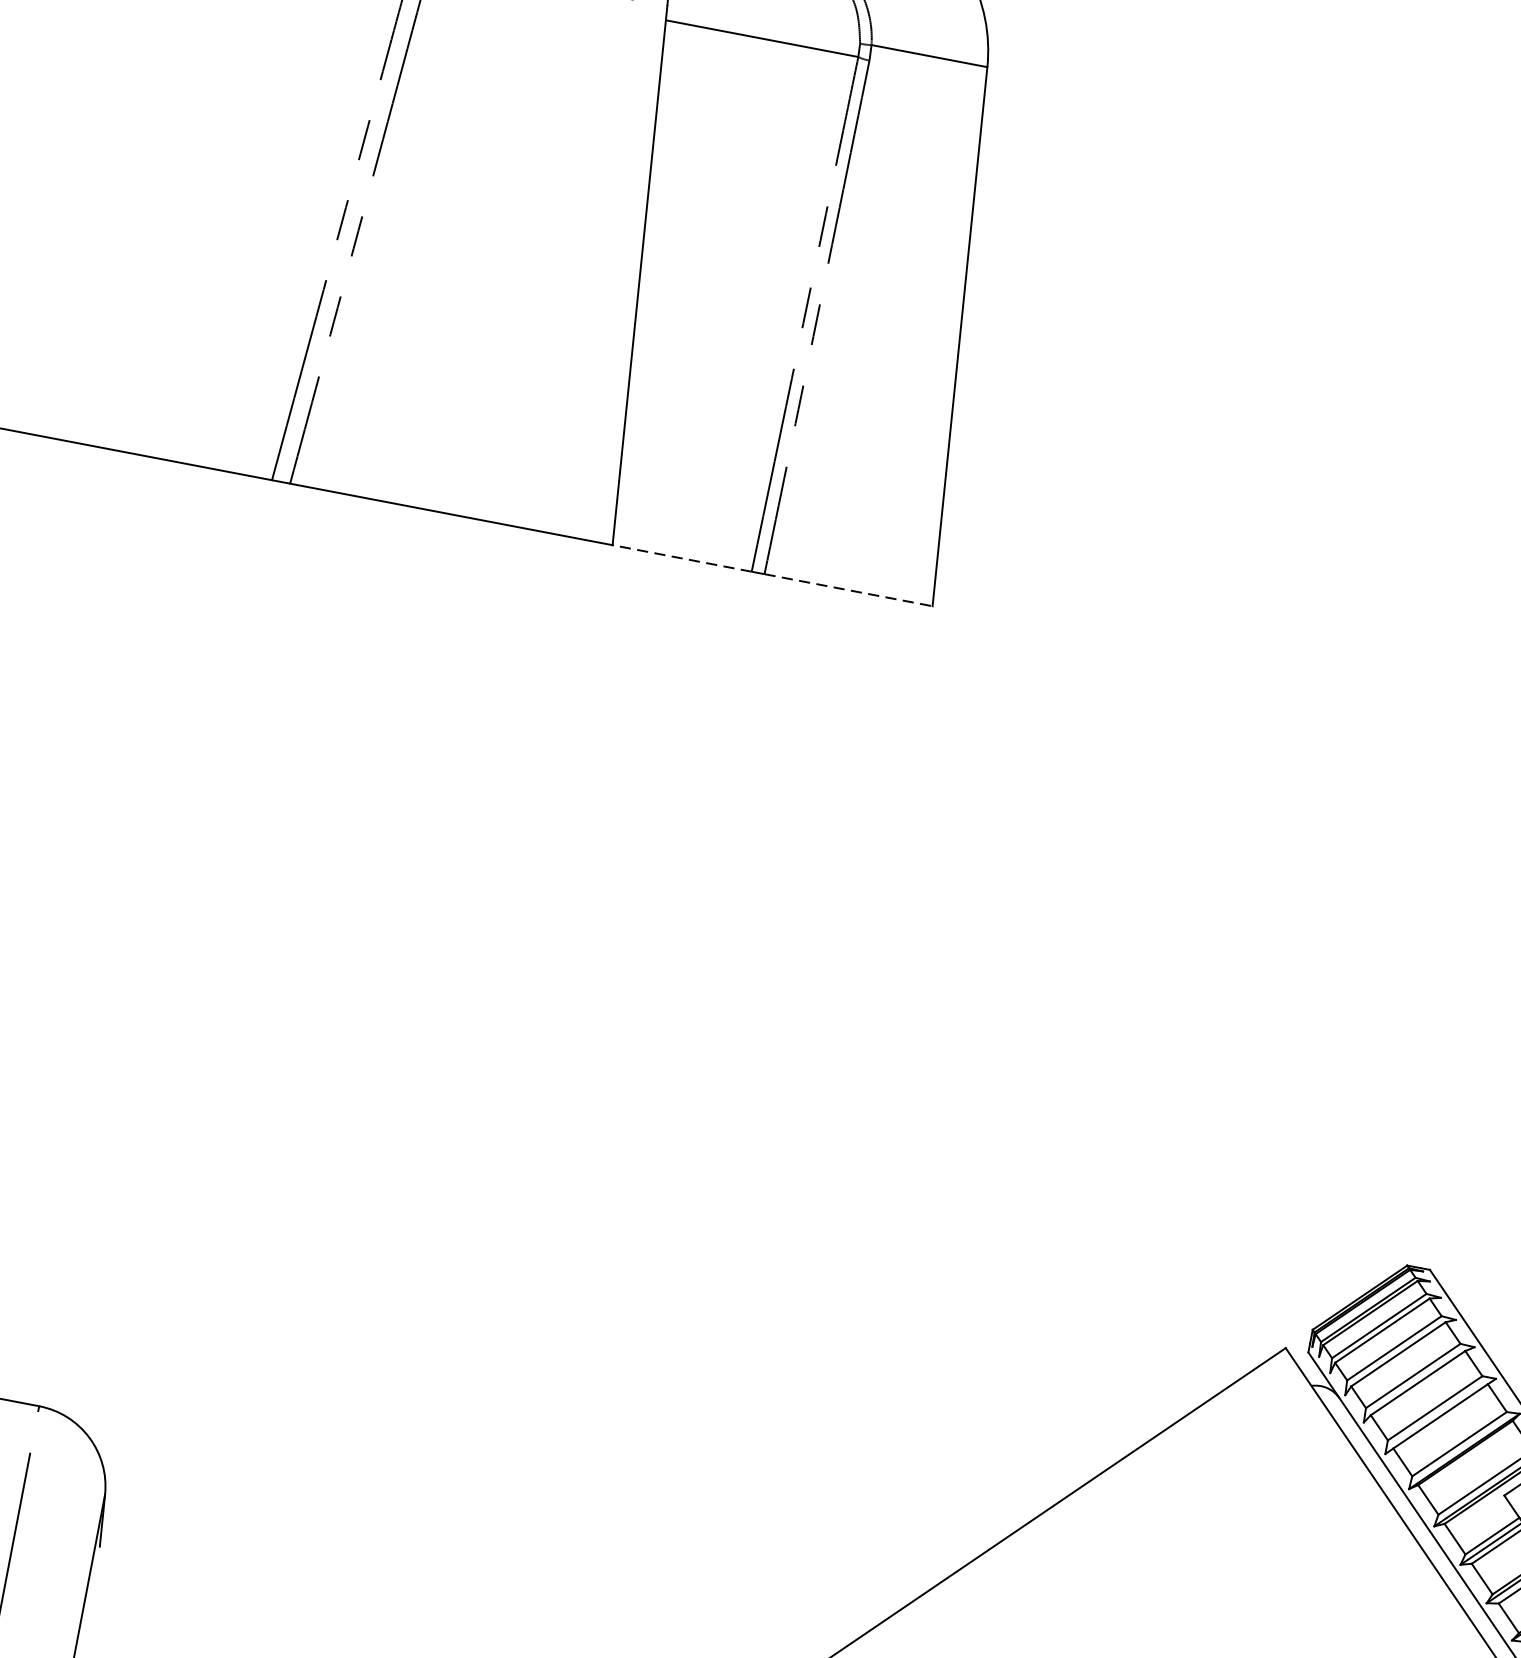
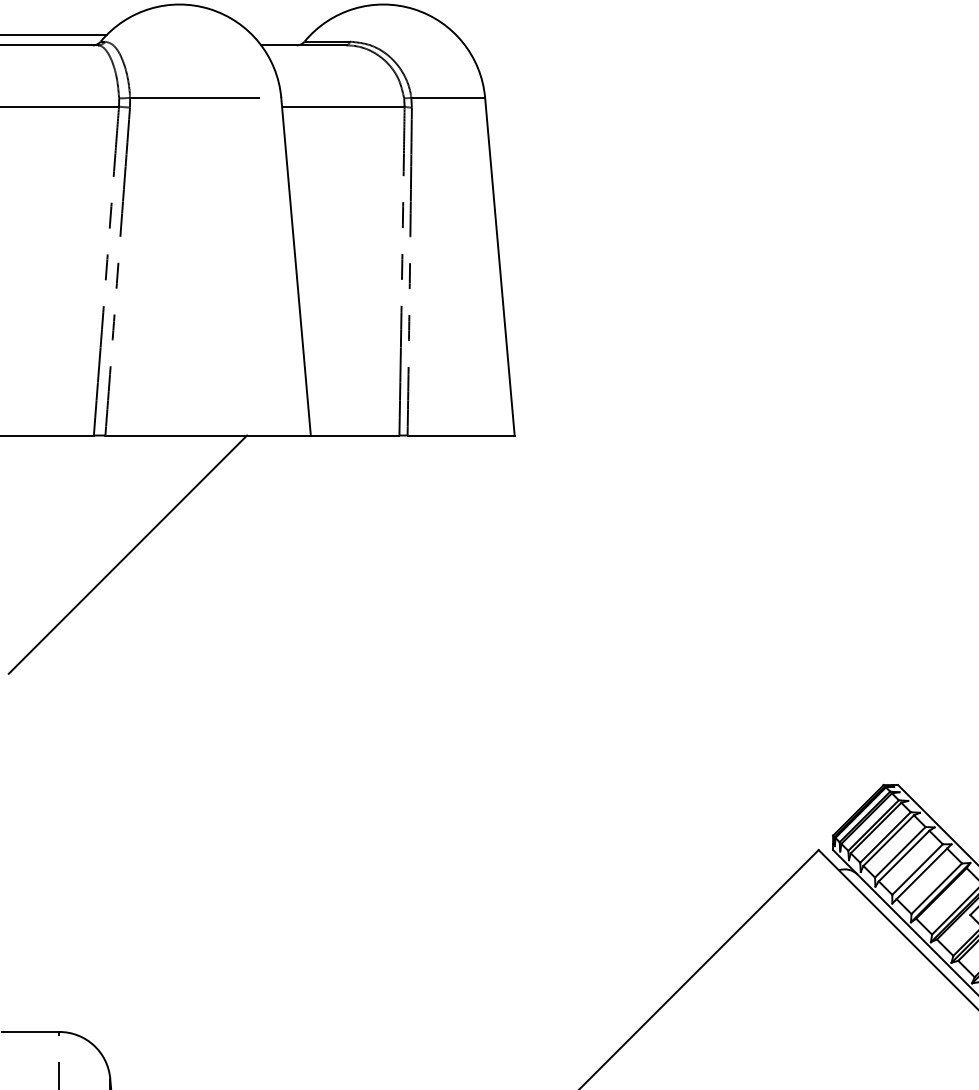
line: (681, 558) -> (354, 435), dashed -> solid
line: (849, 590) -> (461, 435), dashed -> solid
line: (289, 677) -> (127, 554), added

